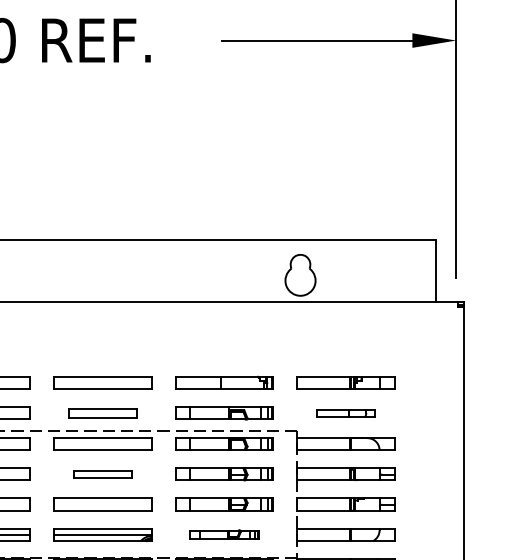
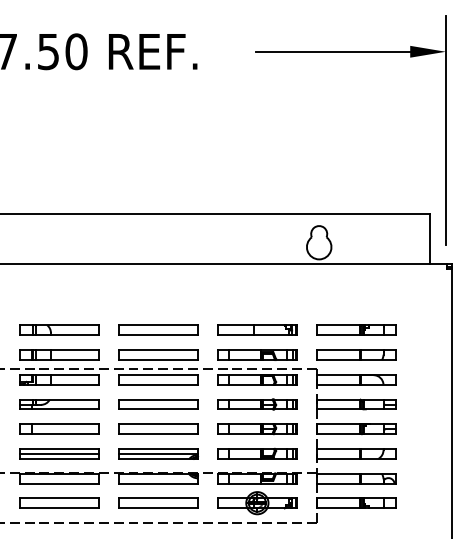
part: (102, 412) -> (158, 354), size x1.43
part: (346, 412) -> (356, 354), size x1.67
part: (102, 474) -> (158, 404), size x1.67
part: (224, 534) -> (257, 453), size x1.43

